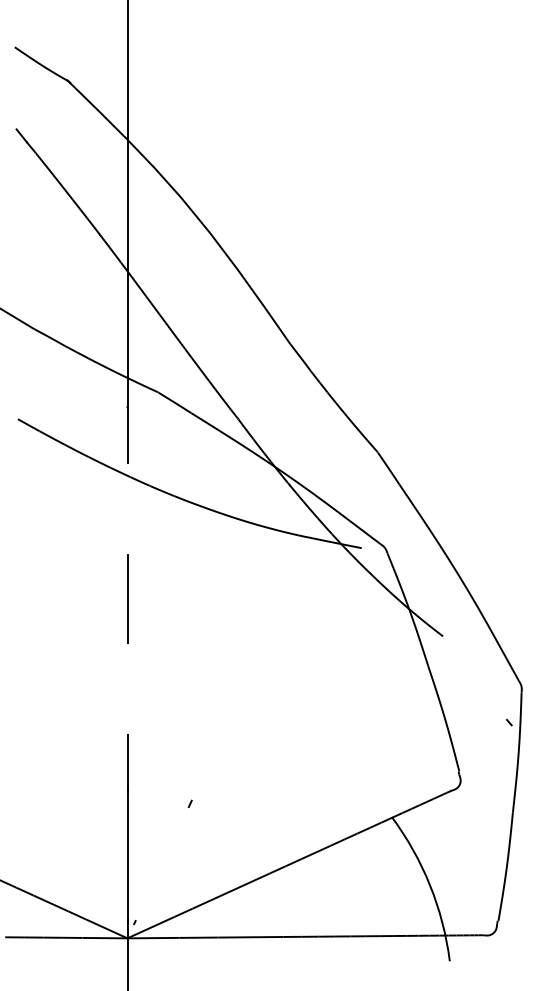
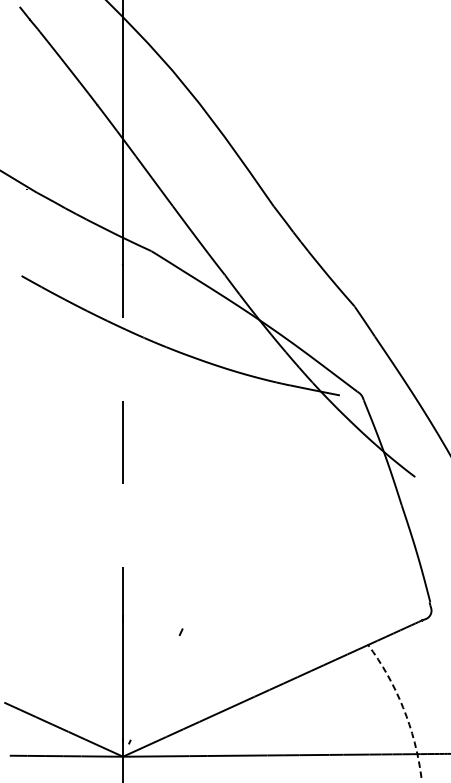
arc: (430, 885) -> (403, 707), solid -> dashed

